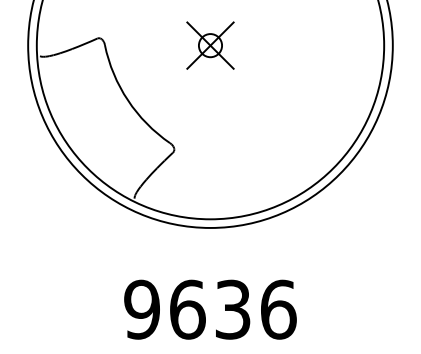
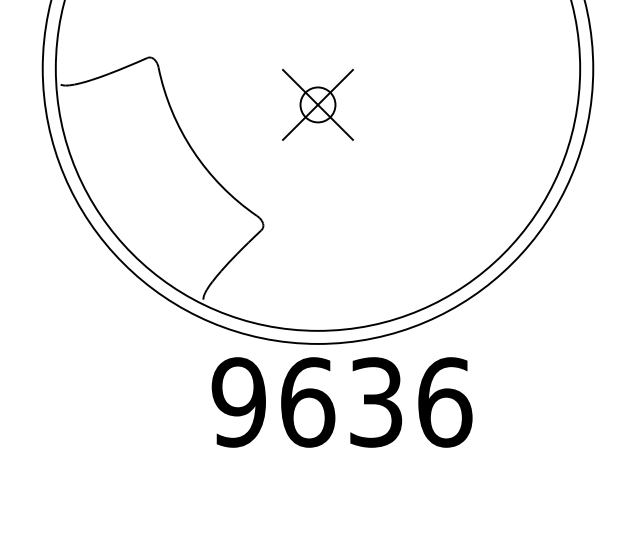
part: (210, 45) -> (318, 104), moved
text: (210, 309) -> (342, 402), moved

